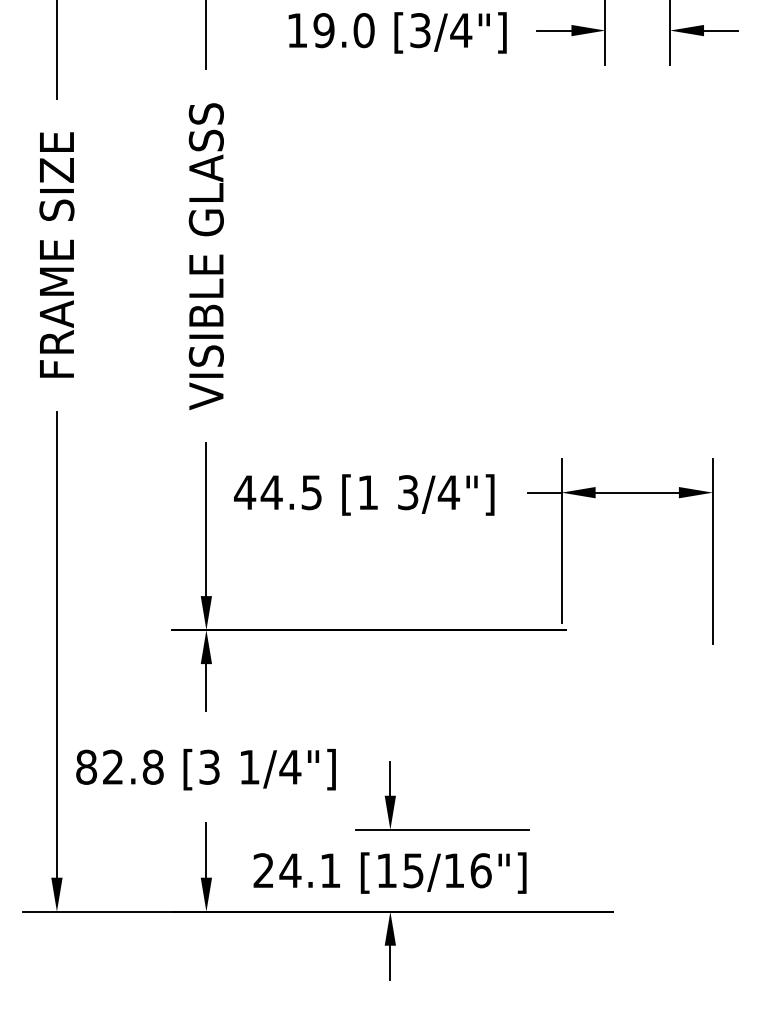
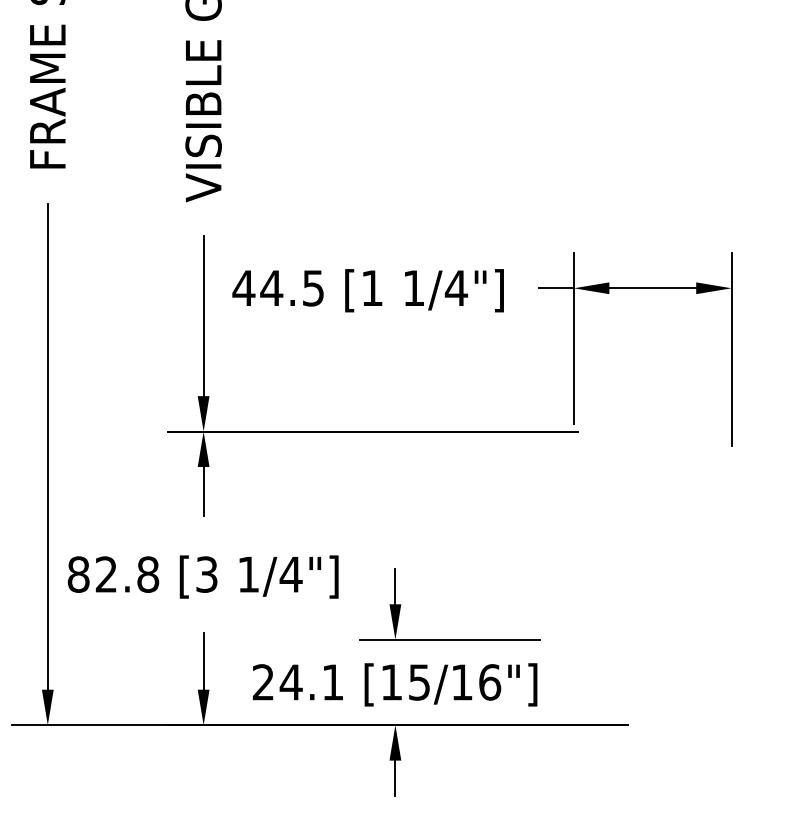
text: (408, 492) -> (414, 288), 3/4"] -> 1/4"]

